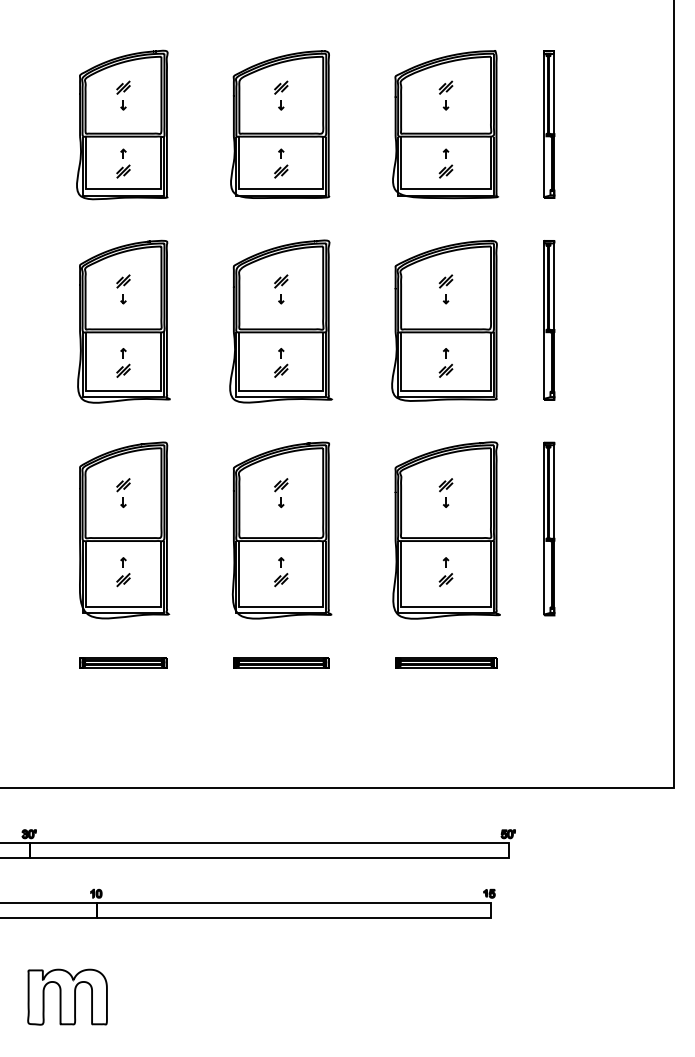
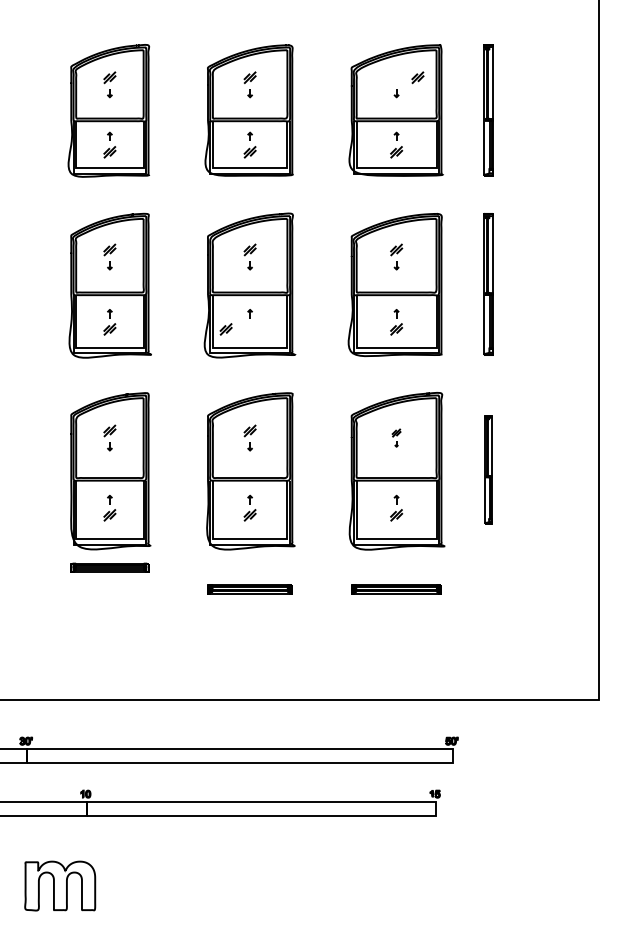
part: (445, 87) -> (417, 77), moved
part: (281, 370) -> (226, 329), moved
part: (445, 492) -> (396, 437), size x0.7
part: (549, 528) -> (488, 469), size x0.7
part: (123, 662) -> (109, 567), moved

